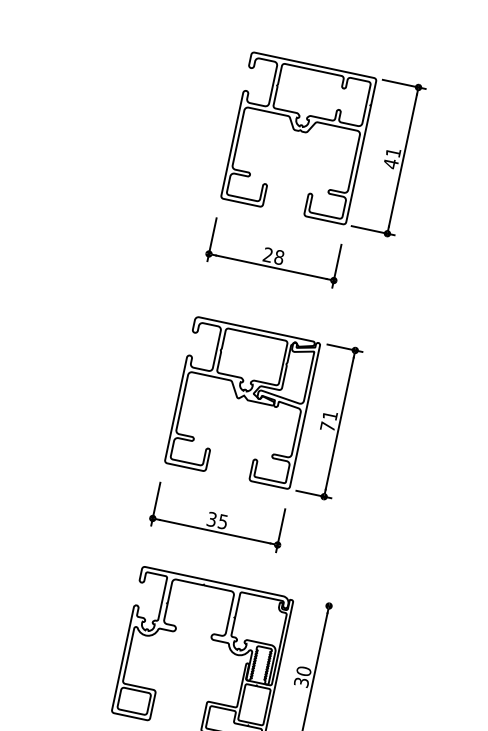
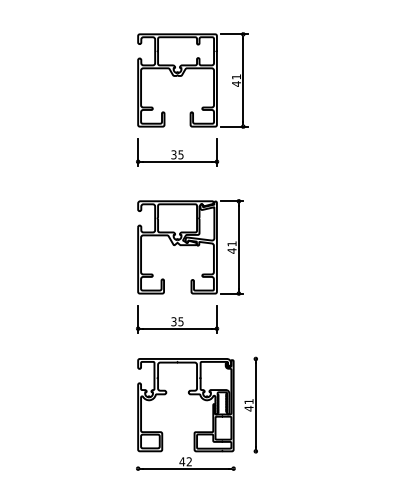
text: (273, 255) -> (177, 154), 28 -> 35
text: (327, 425) -> (231, 250), 71 -> 41
text: (302, 675) -> (248, 404), 30 -> 41

